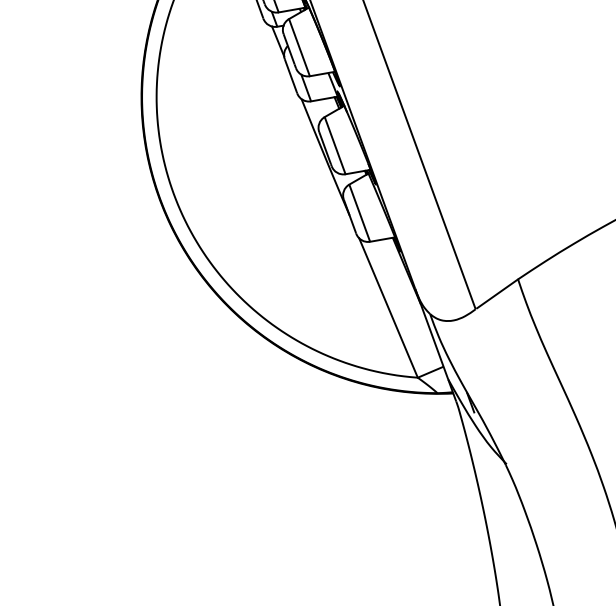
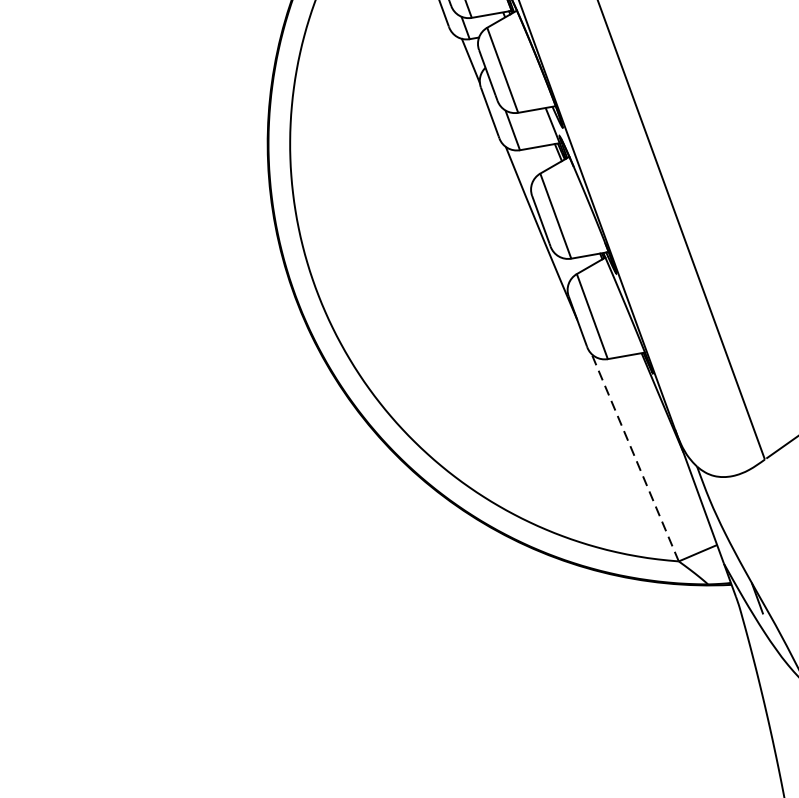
line: (388, 307) -> (635, 456), solid -> dashed

